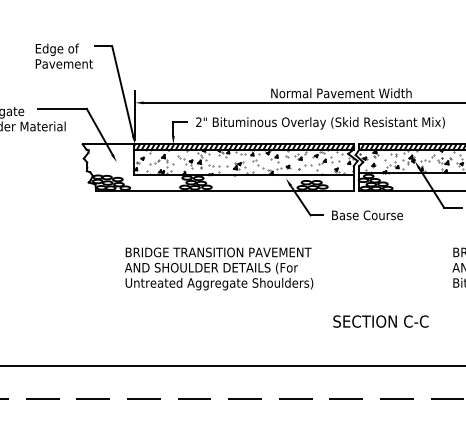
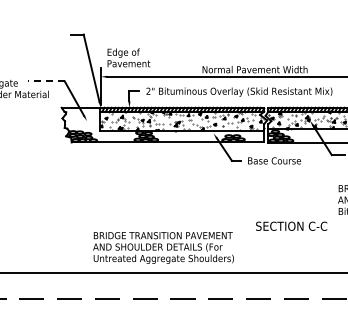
text: (63, 55) -> (128, 57), moved
line: (61, 109) -> (45, 81), solid -> dashed
text: (218, 268) -> (163, 247), moved
text: (380, 320) -> (291, 225), moved

